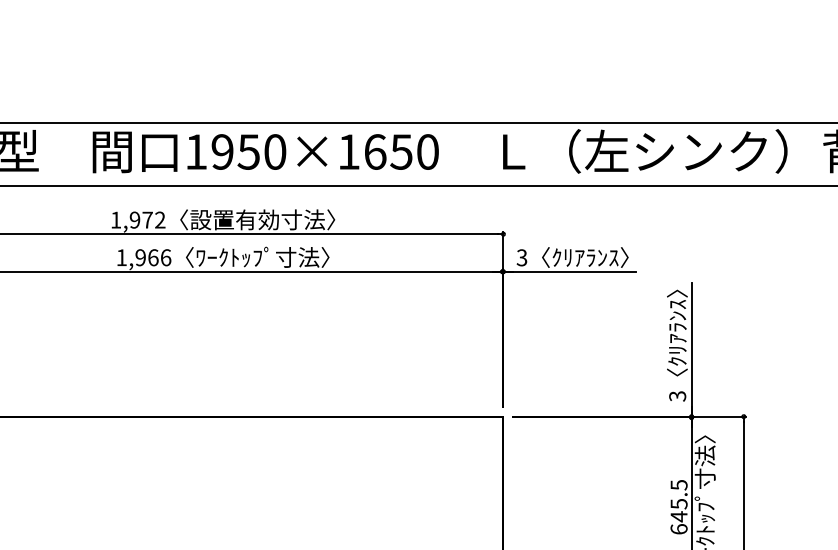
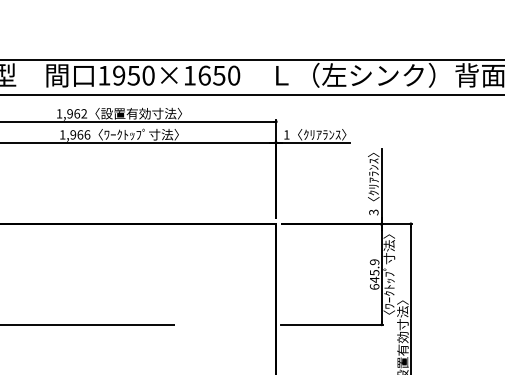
text: (148, 219) -> (77, 113), 1,972 -> 1,962
text: (521, 257) -> (286, 134), 3 -> 1
text: (678, 485) -> (374, 262), 645.5 -> 645.9

